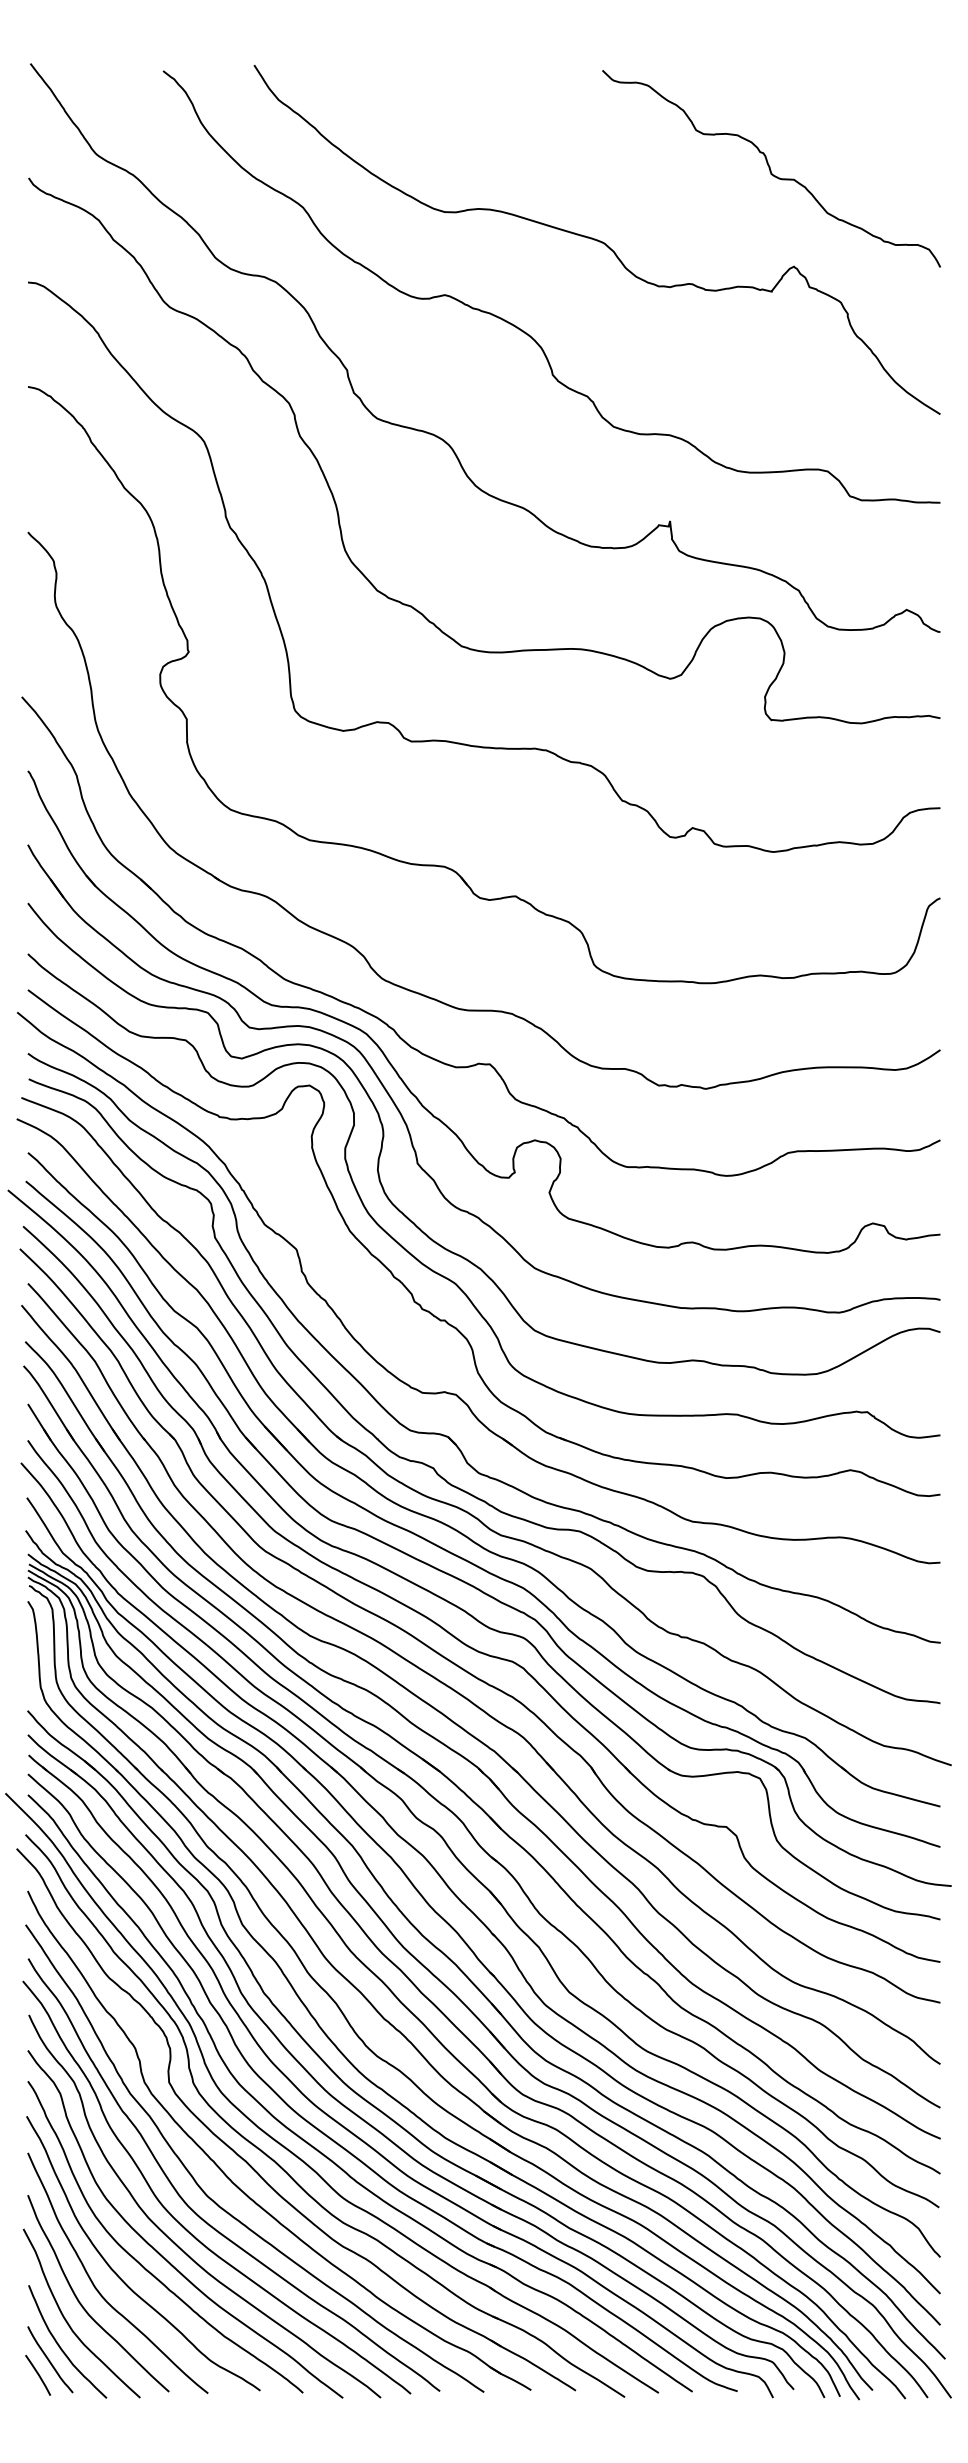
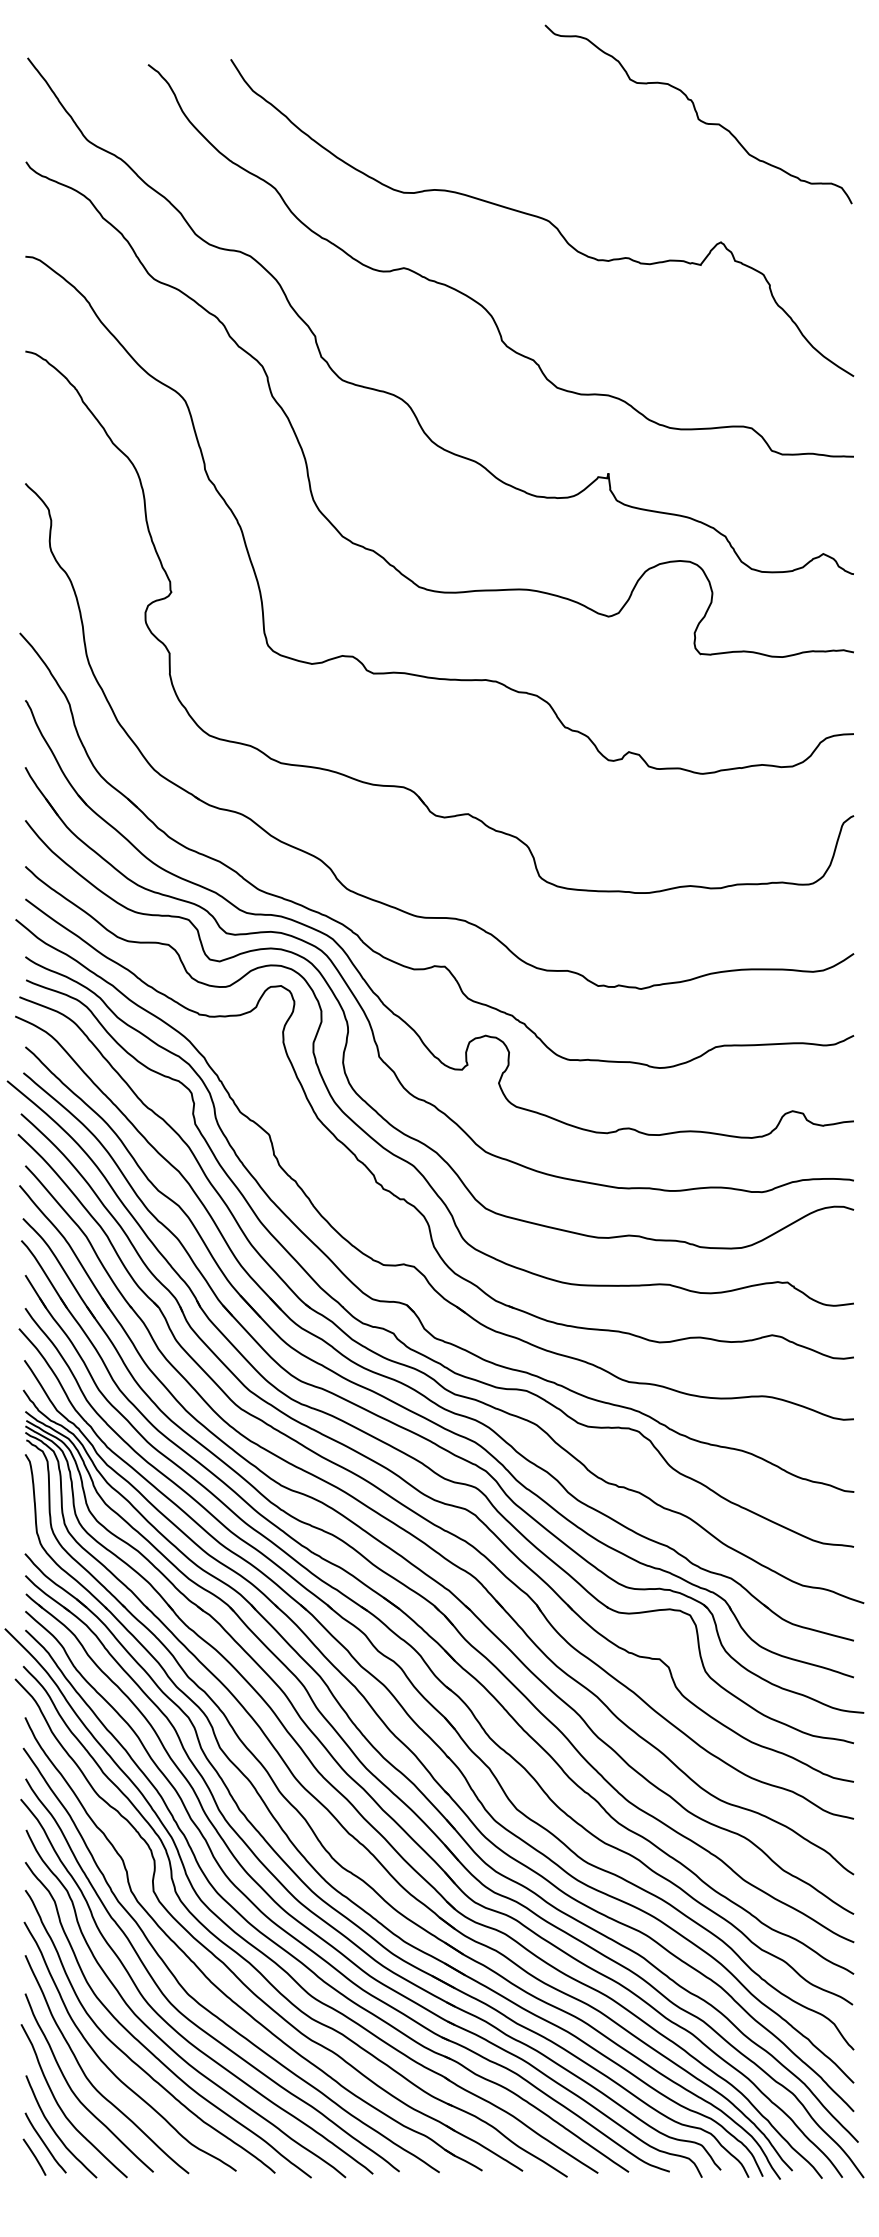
curve: (770, 168) -> (697, 114), moved

